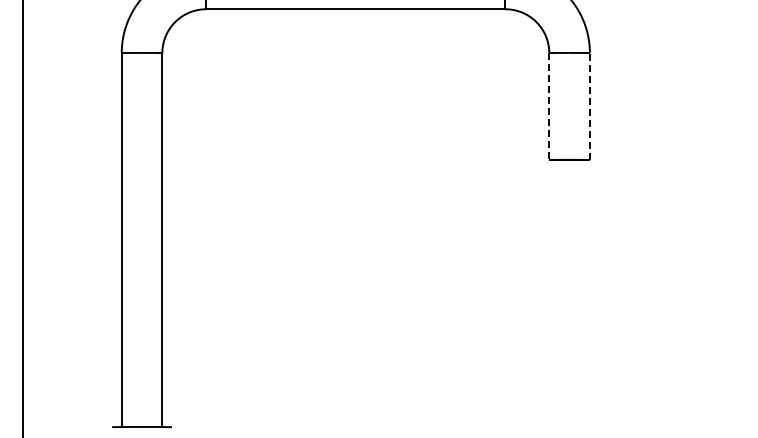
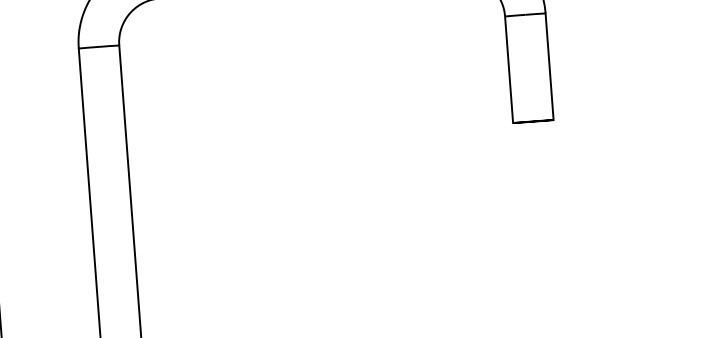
line: (589, 106) -> (549, 66), dashed -> solid
line: (549, 107) -> (509, 70), dashed -> solid

